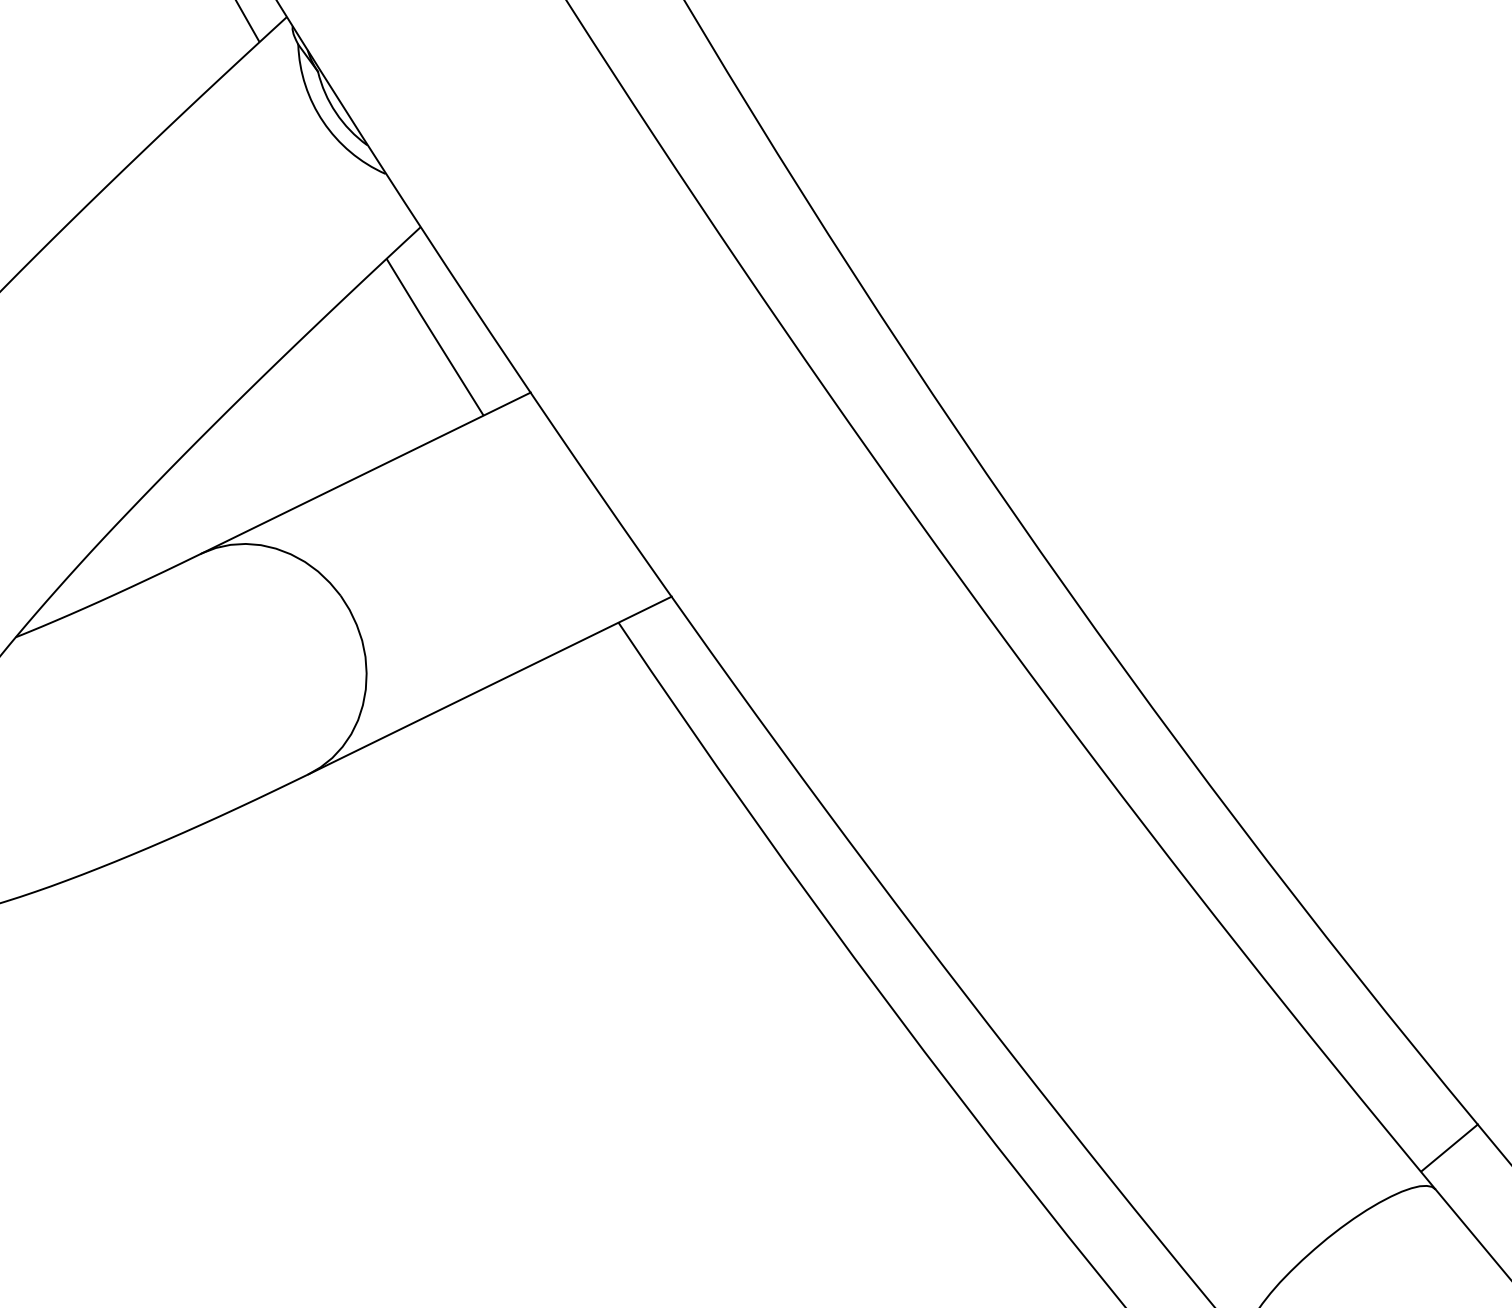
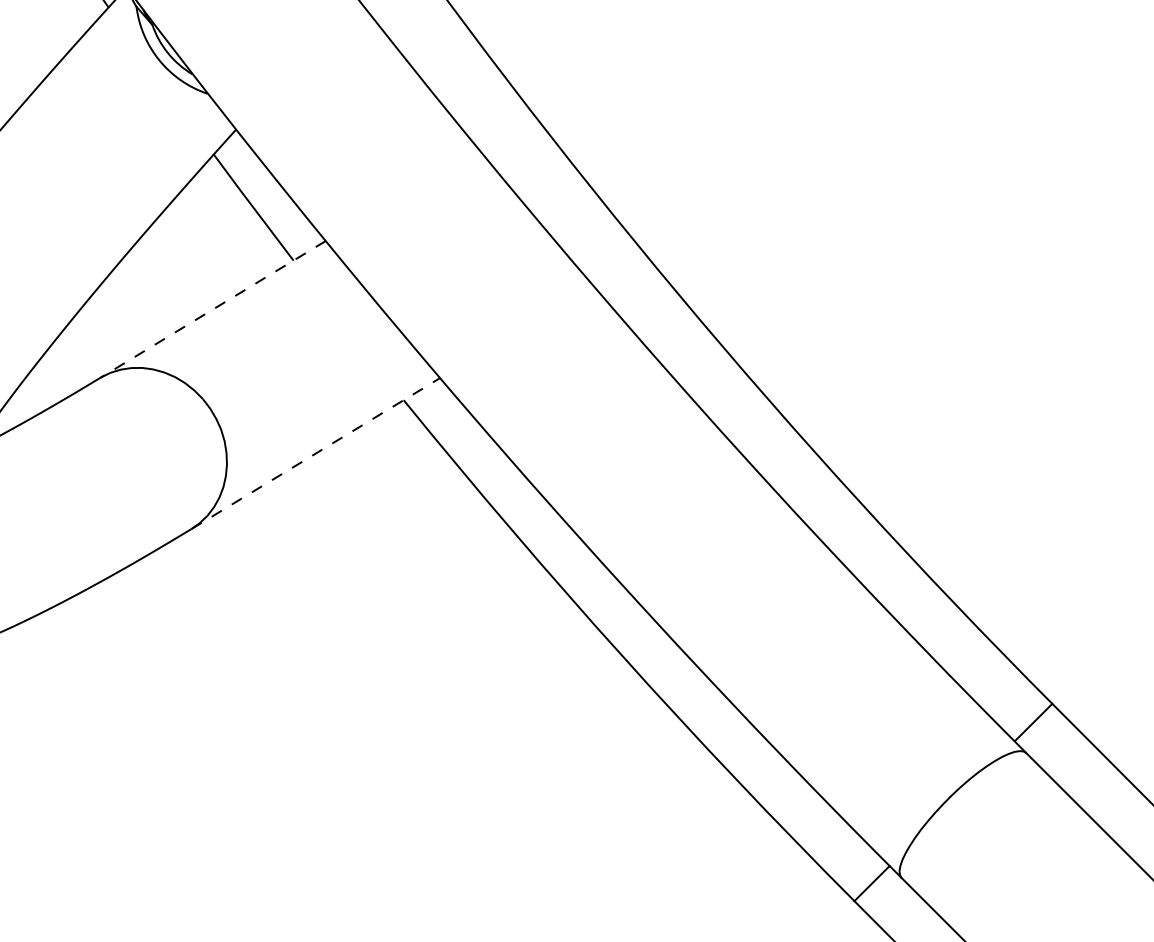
line: (365, 473) -> (212, 309), solid -> dashed
line: (491, 685) -> (316, 453), solid -> dashed

